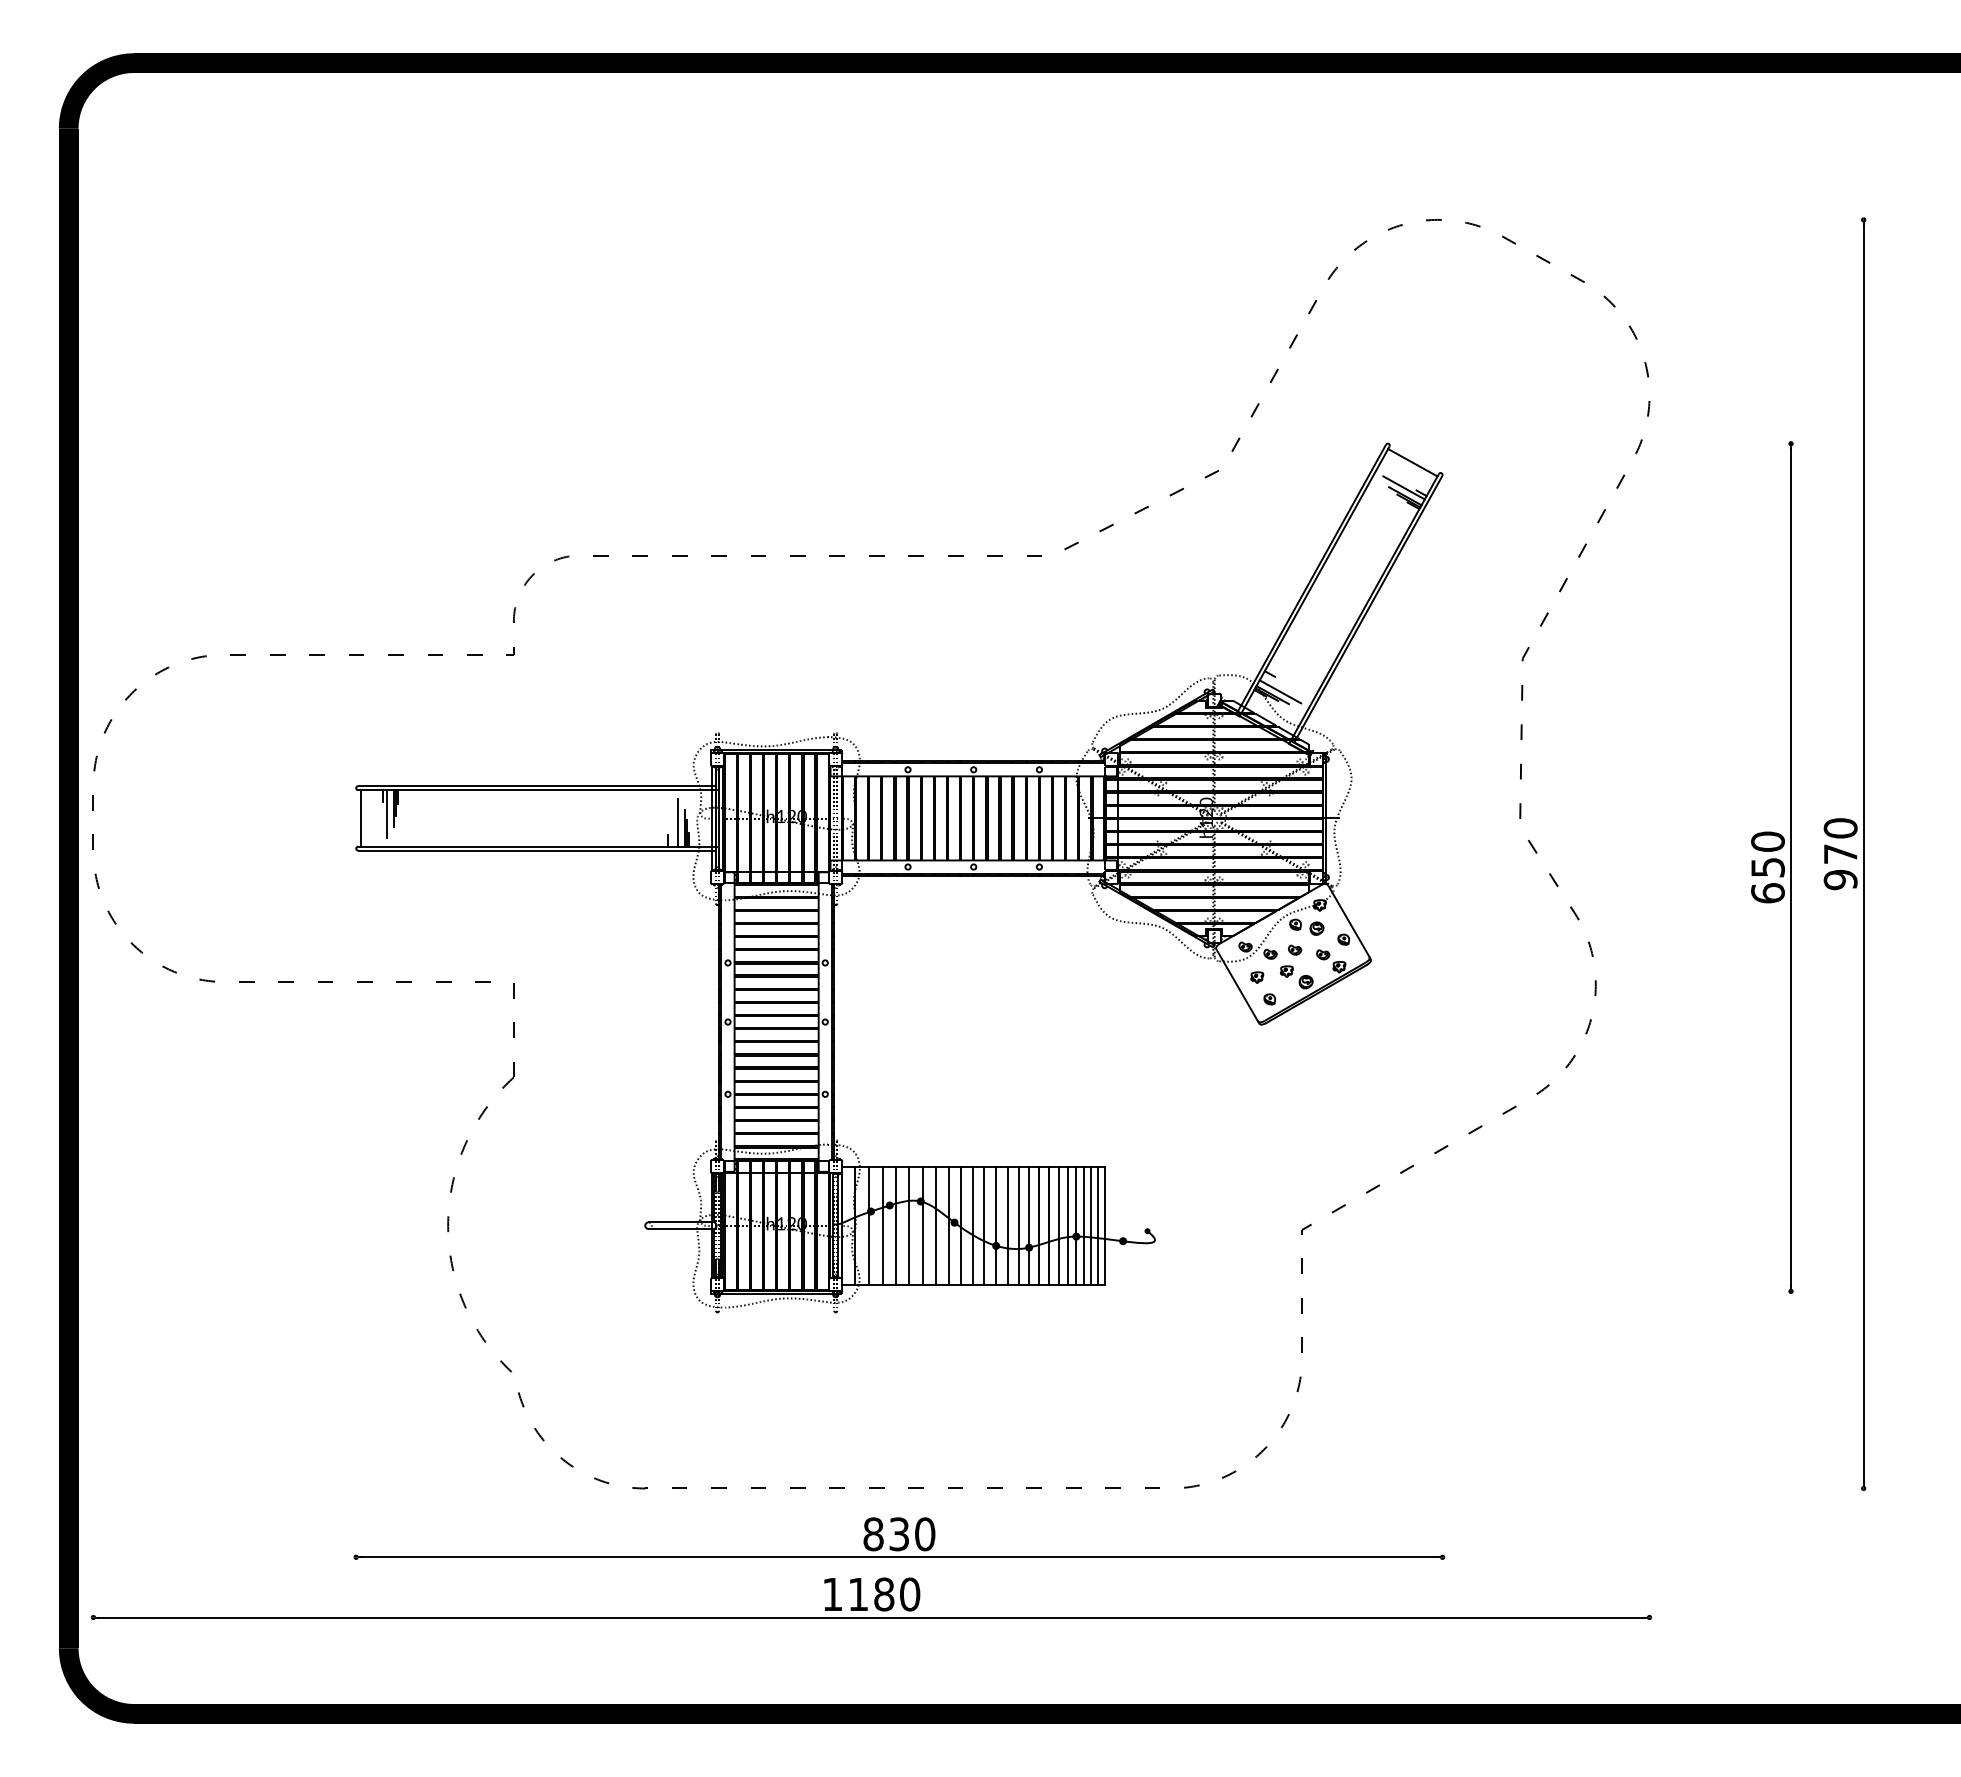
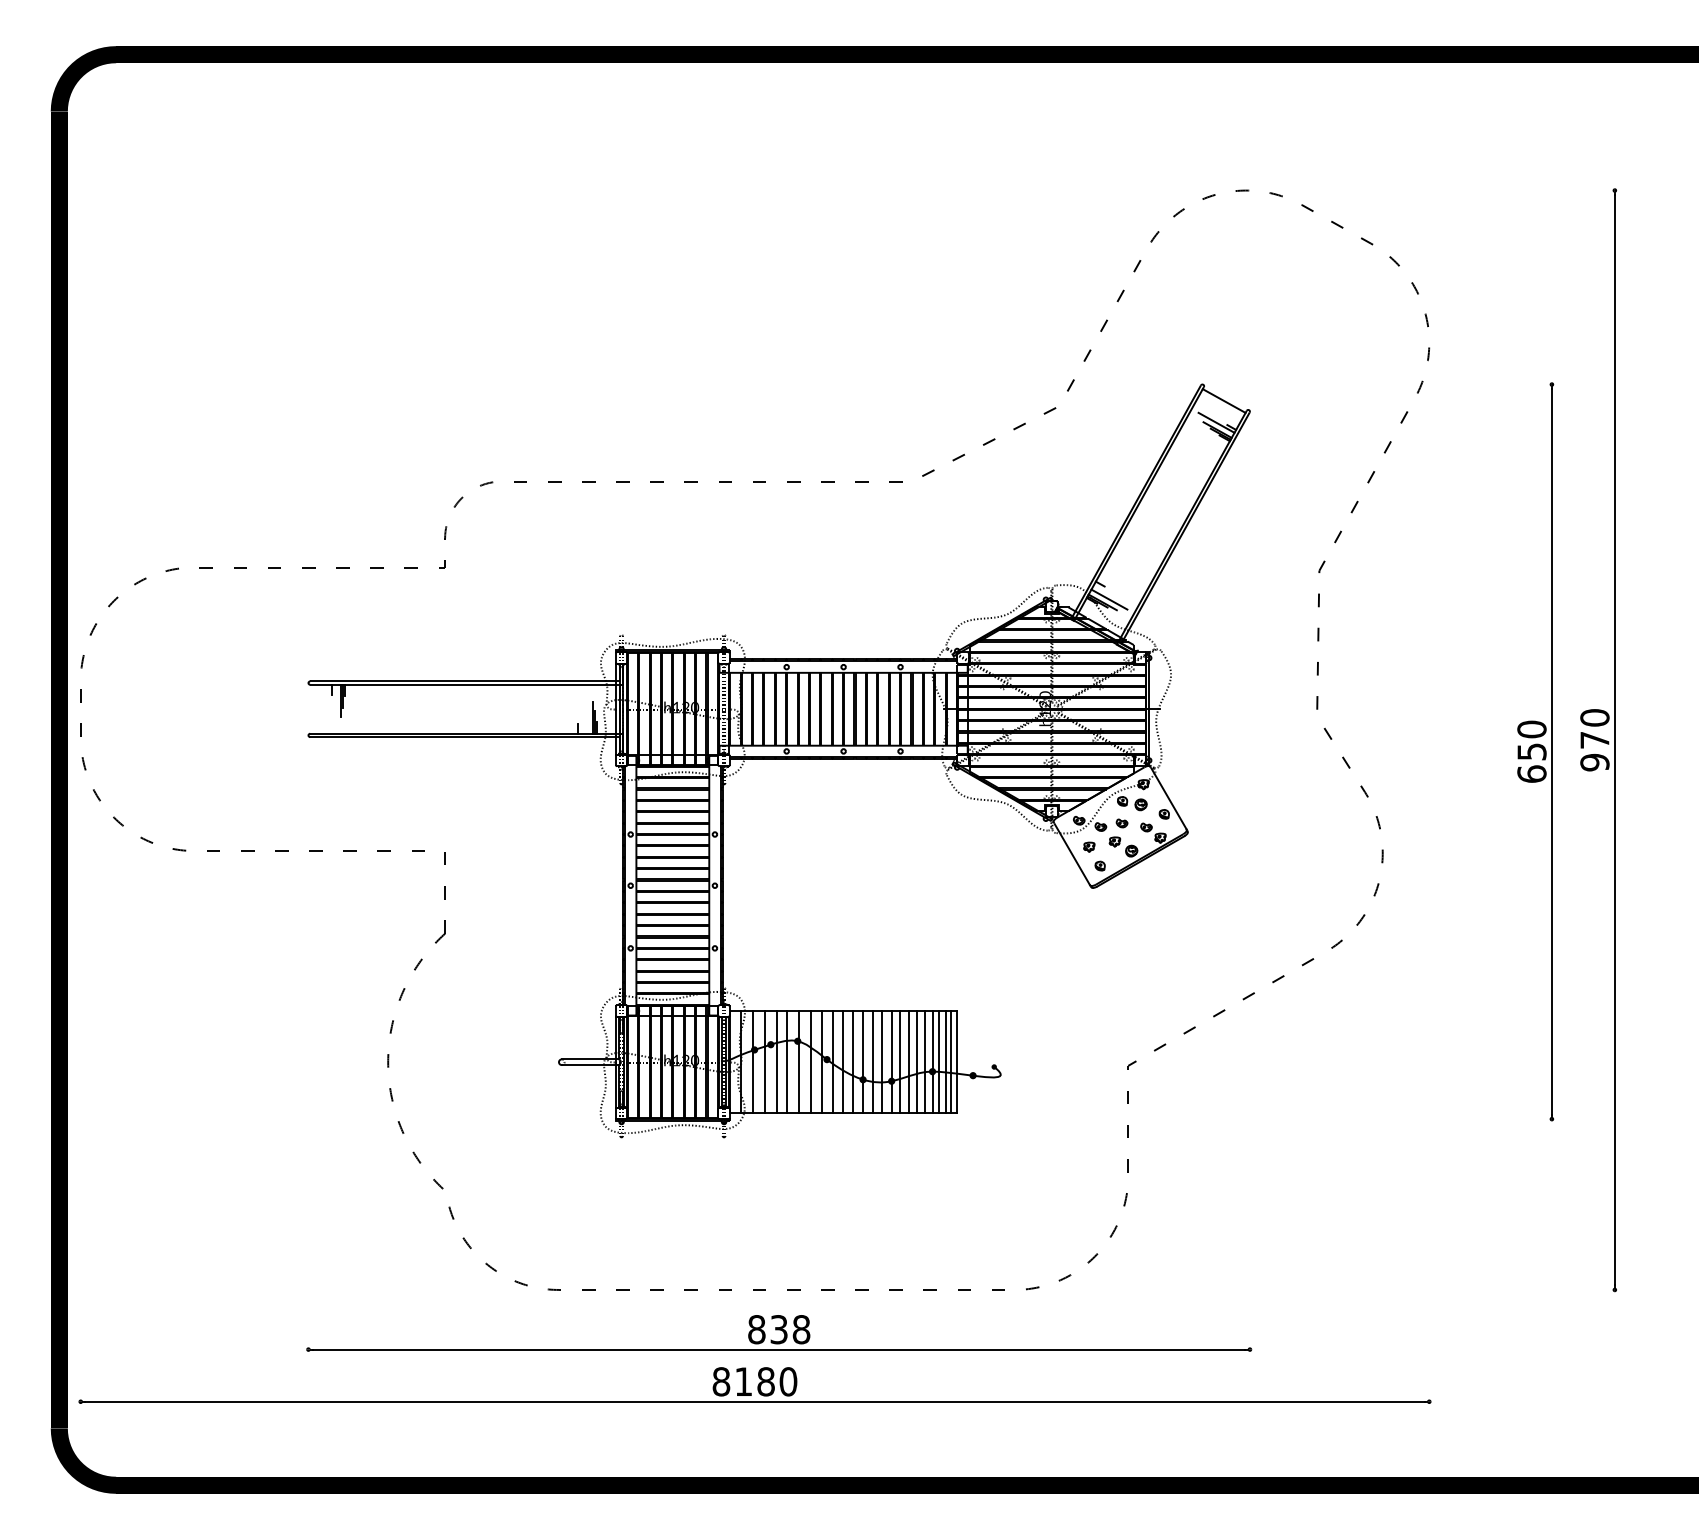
line: (387, 813) -> (335, 705), removed
line: (360, 818) -> (312, 709), removed
line: (678, 822) -> (587, 712), removed
text: (925, 1534) -> (801, 1329), 830 -> 838
text: (832, 1594) -> (721, 1381), 1180 -> 8180

